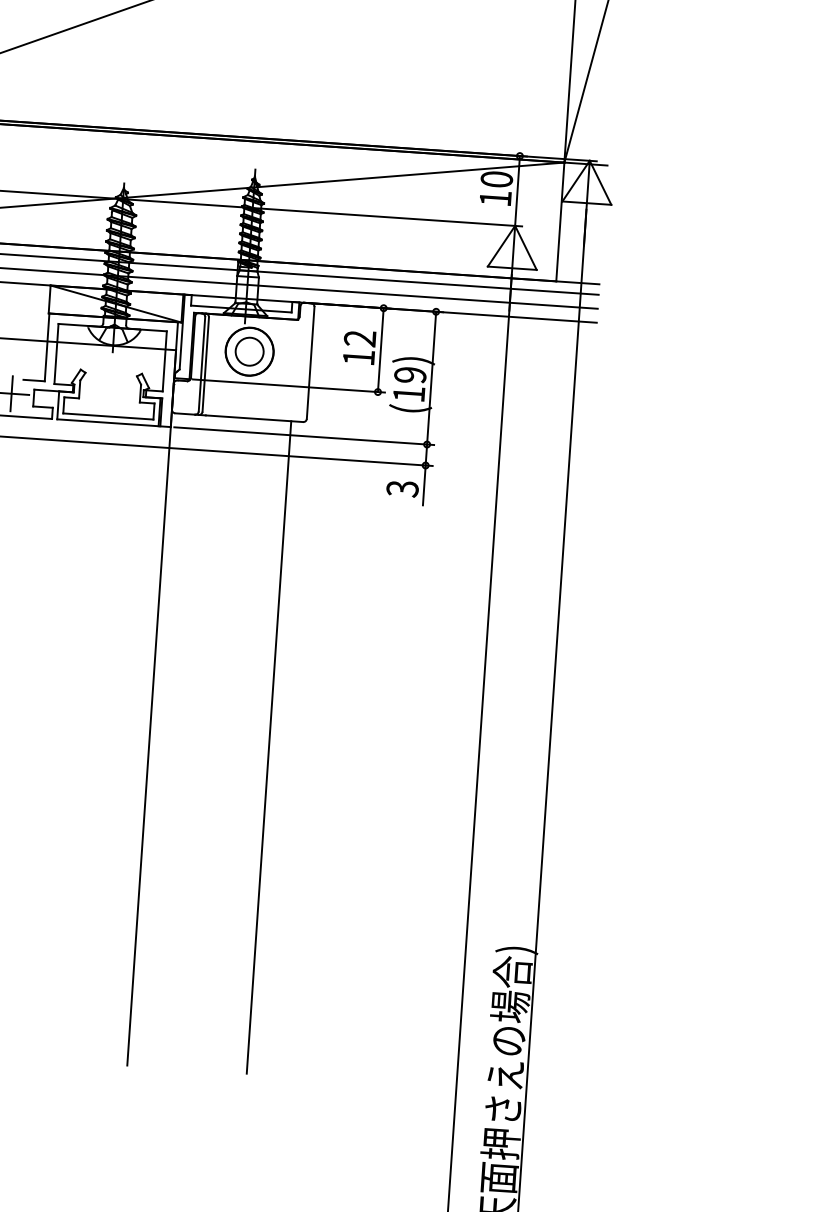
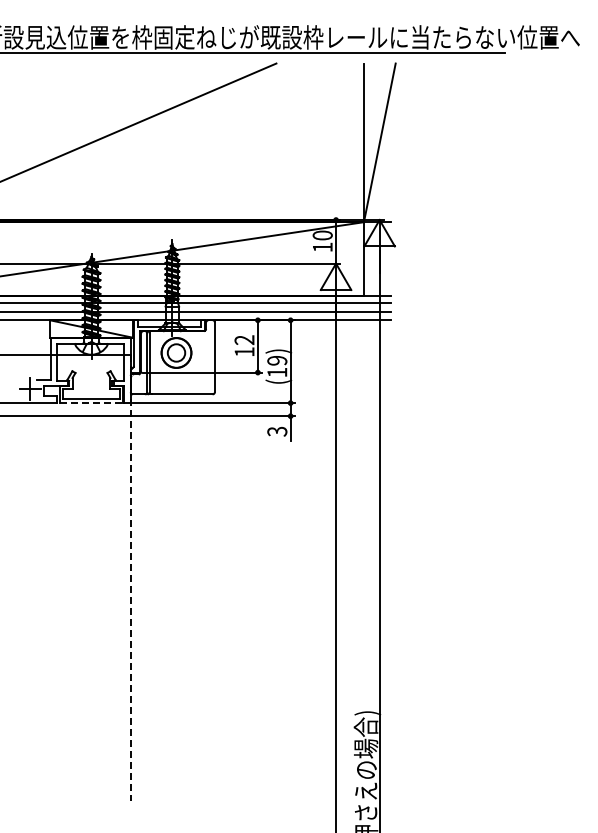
line: (107, 423) -> (91, 403), solid -> dashed
line: (151, 708) -> (130, 578), solid -> dashed
line: (269, 746) -> (205, 597), removed

